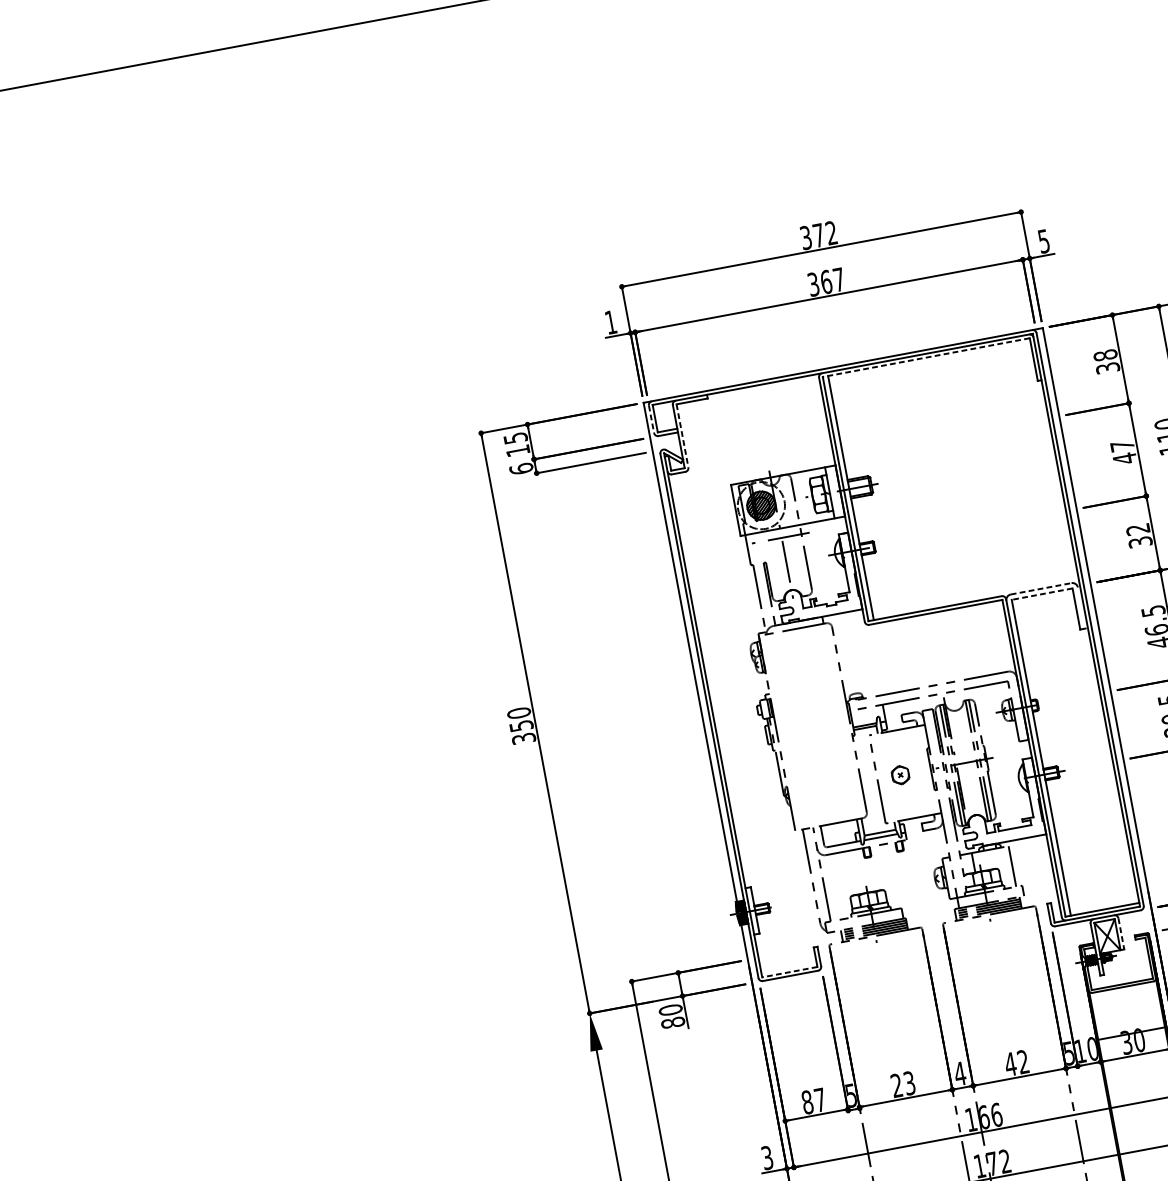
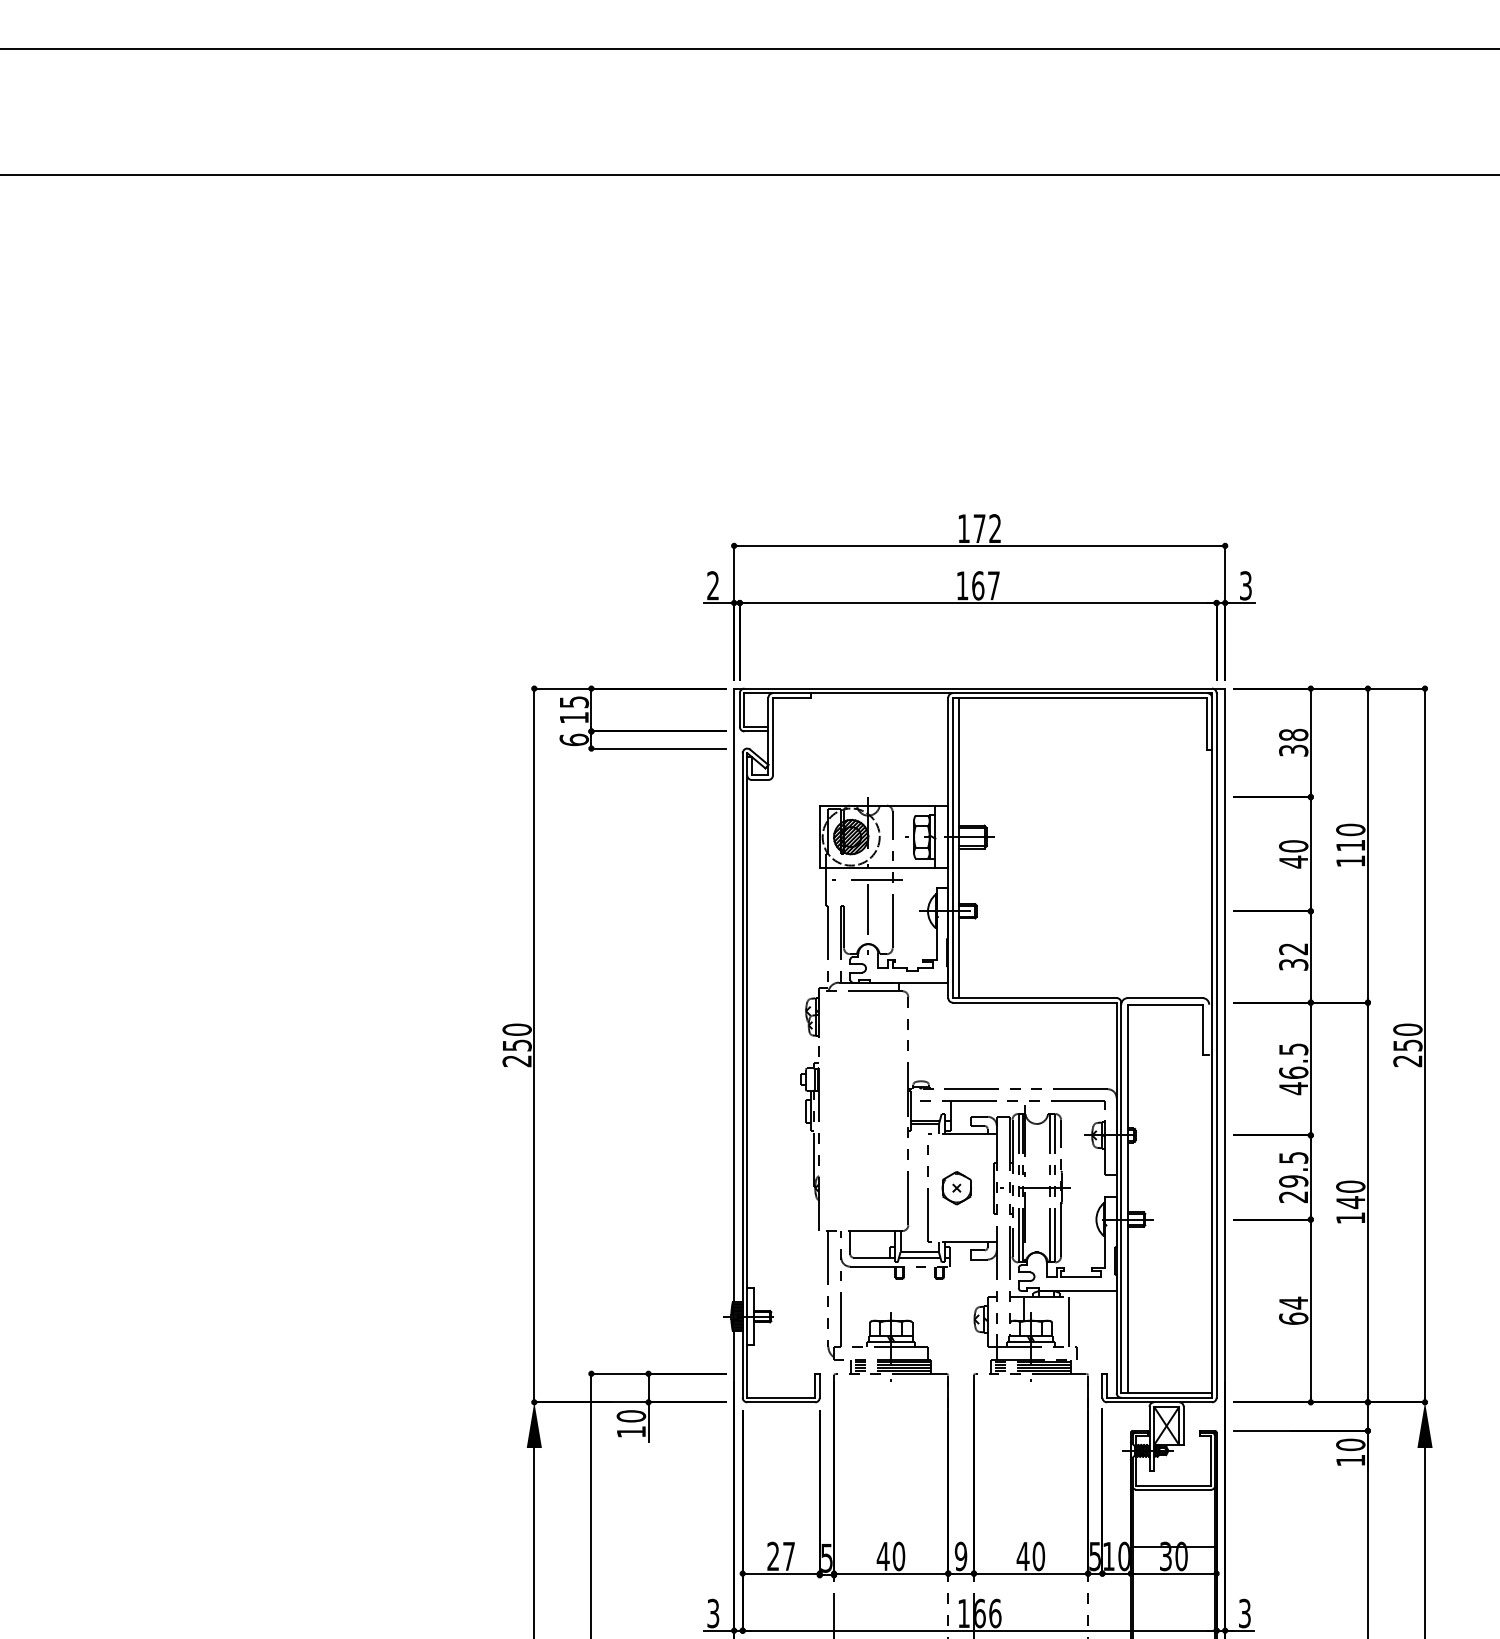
text: (805, 237) -> (963, 528), 372 -> 172
text: (1043, 241) -> (1245, 585), 5 -> 3
text: (813, 284) -> (962, 585), 367 -> 167
text: (610, 322) -> (712, 585), 1 -> 2
line: (925, 357) -> (1079, 697), dashed -> solid
line: (651, 419) -> (739, 710), dashed -> solid
line: (682, 435) -> (772, 736), dashed -> solid
text: (1122, 446) -> (1293, 846), 47 -> 40
line: (1041, 589) -> (1165, 998), dashed -> solid
line: (1041, 594) -> (1164, 1004), dashed -> solid
text: (523, 739) -> (516, 1061), 350 -> 250
part: (900, 775) -> (956, 1188), size x1.43
line: (1121, 934) -> (1183, 1426), dashed -> solid
line: (789, 971) -> (781, 1397), dashed -> solid
text: (673, 1022) -> (631, 1431), 80 -> 10
text: (1023, 1062) -> (1038, 1556), 42 -> 40
text: (959, 1073) -> (960, 1556), 4 -> 9
text: (902, 1084) -> (890, 1556), 23 -> 40
text: (807, 1102) -> (773, 1556), 87 -> 27

